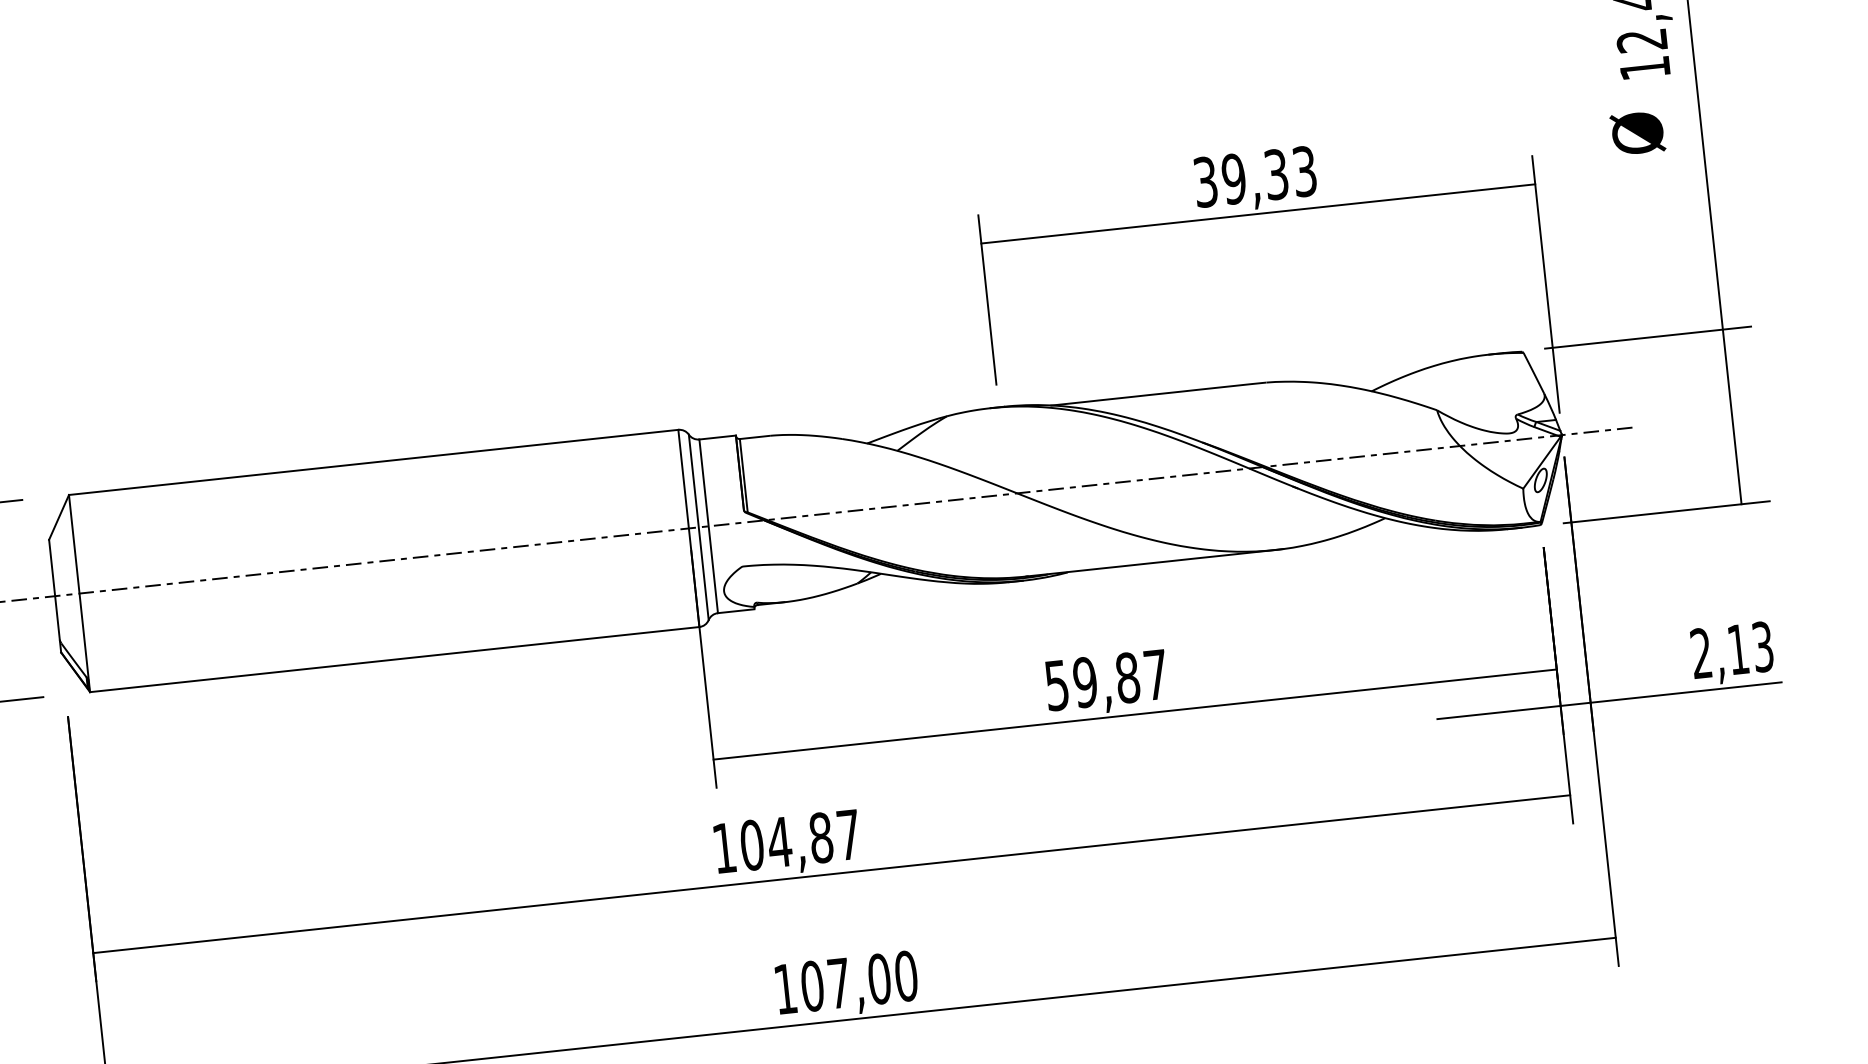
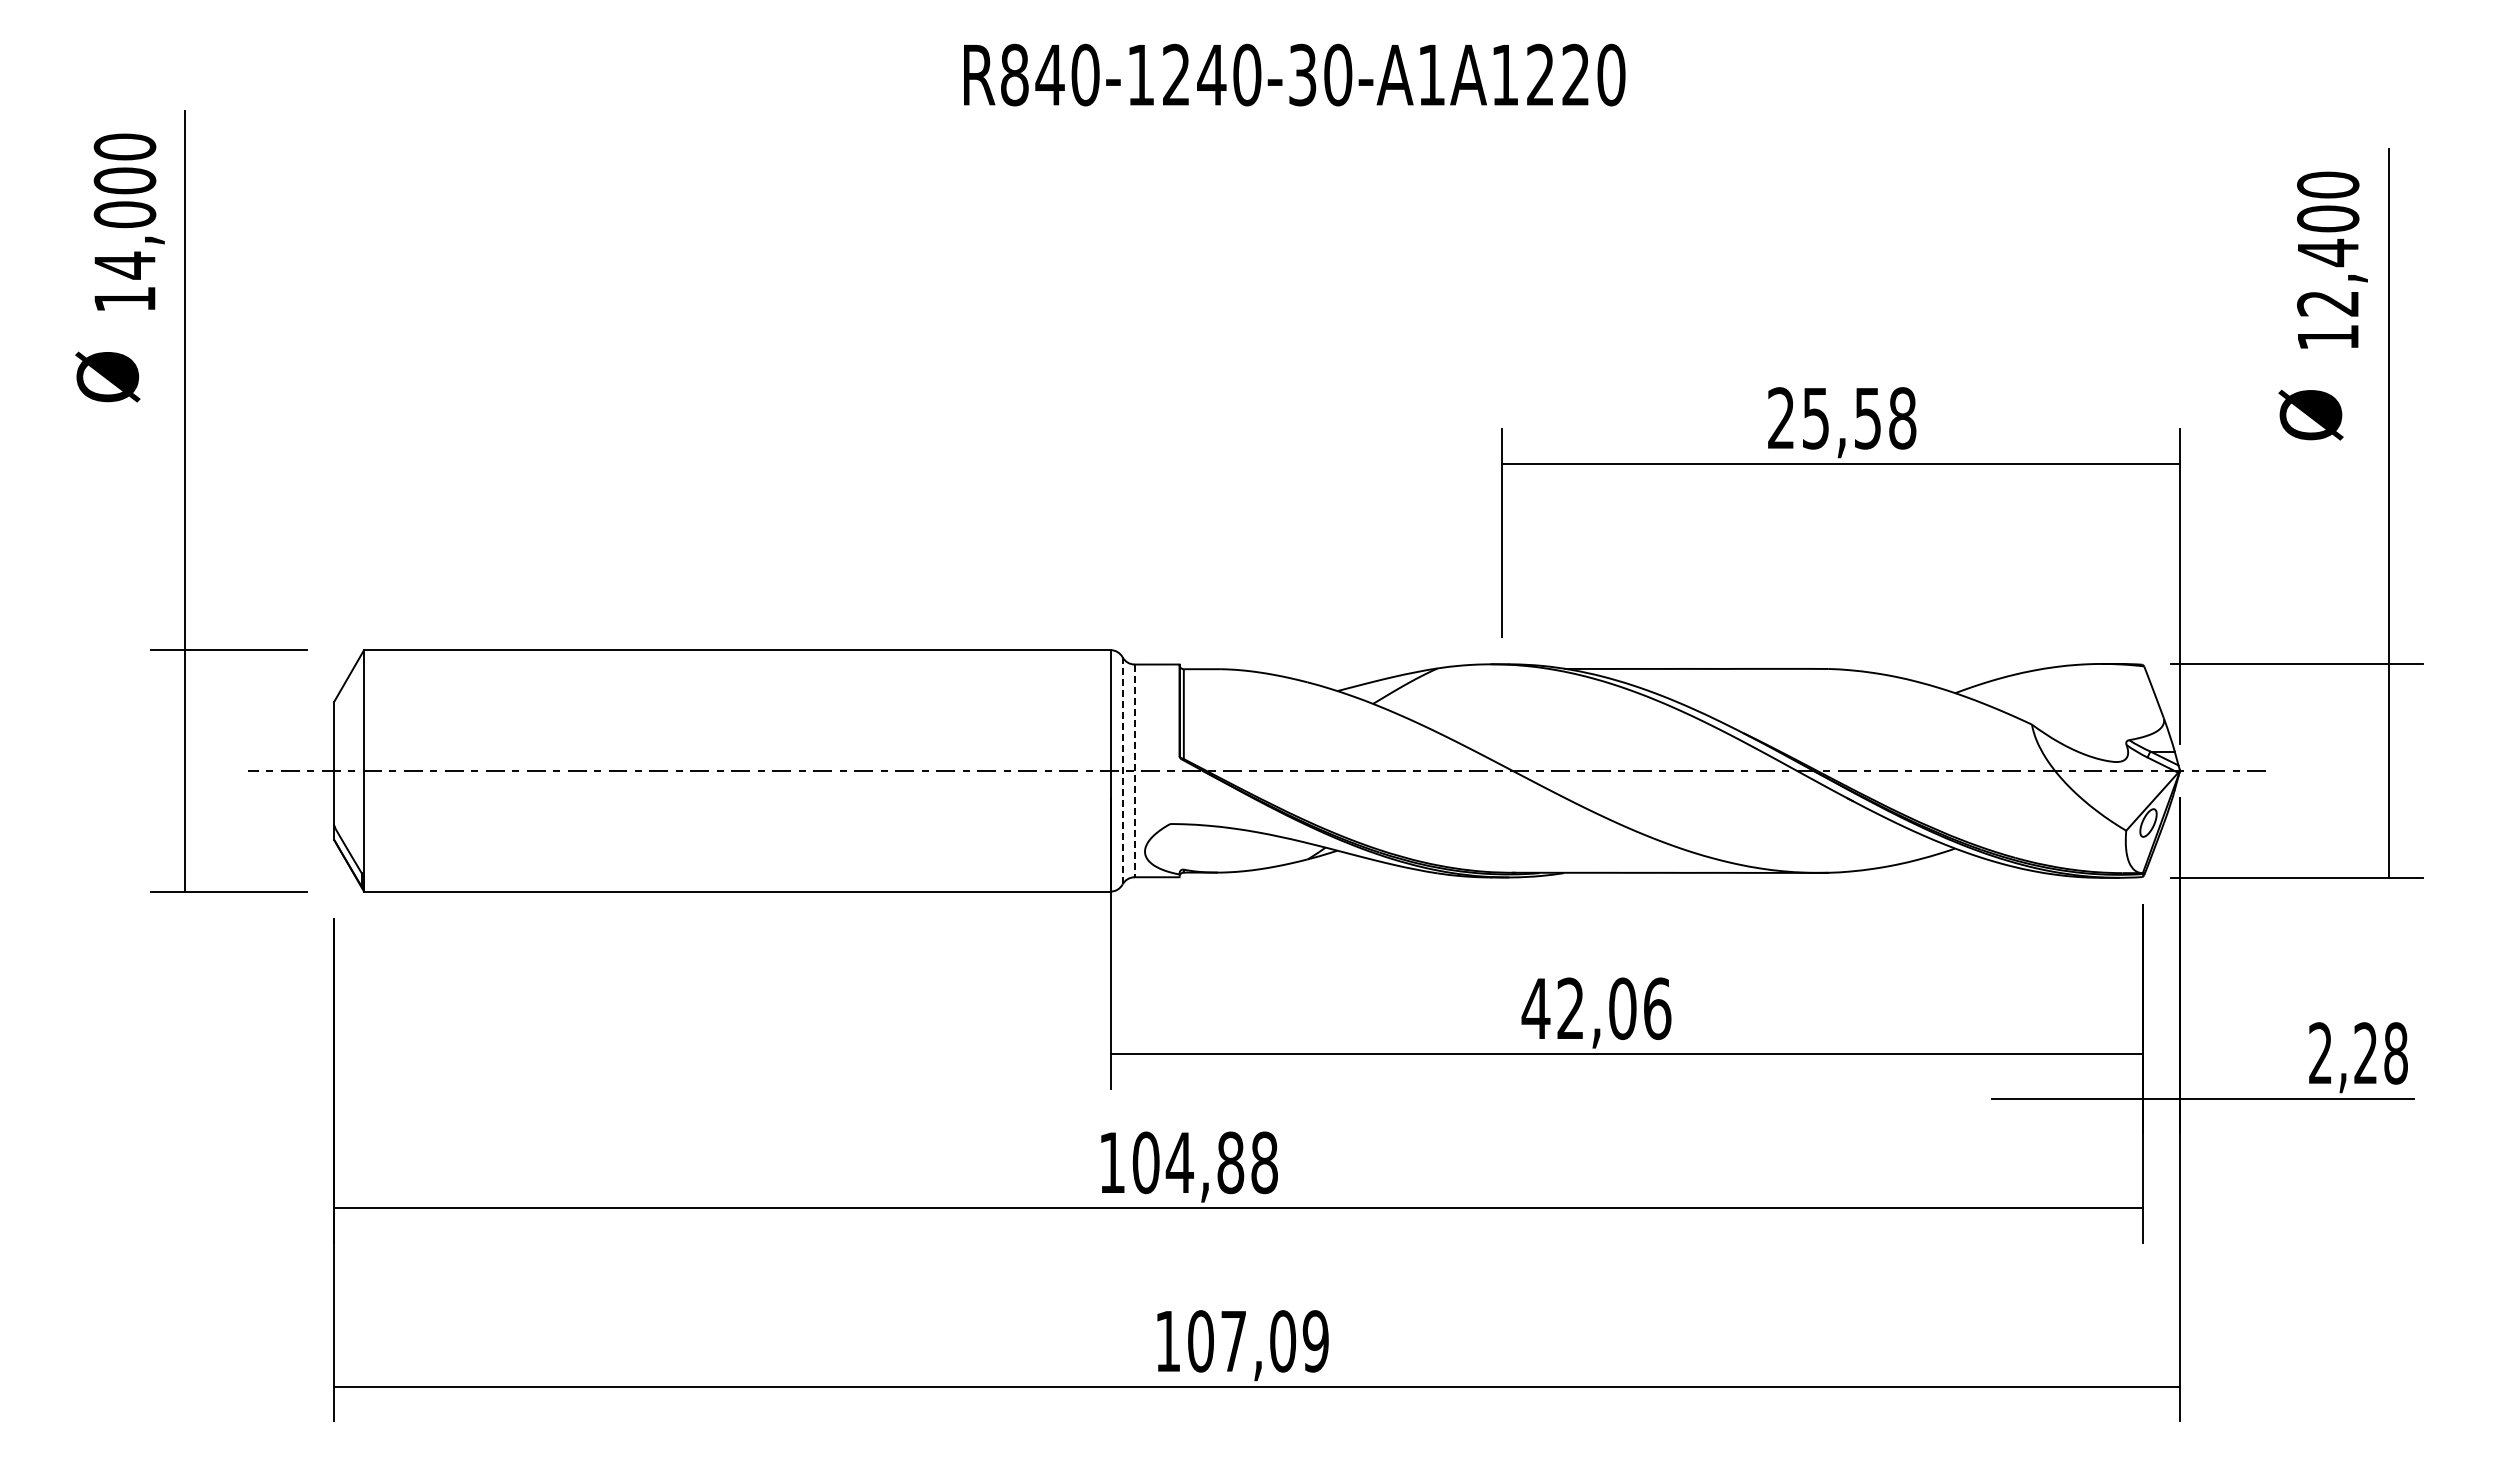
text: (1255, 176) -> (1842, 418), 39,33 -> 25,58
line: (708, 526) -> (1134, 771), solid -> dashed
line: (698, 527) -> (1122, 770), solid -> dashed
text: (1750, 648) -> (2380, 1053), 2,13 -> 2,28
text: (1106, 680) -> (1596, 1008), 59,87 -> 42,06
text: (848, 834) -> (1264, 1162), 104,87 -> 104,88
text: (906, 976) -> (1315, 1341), 107,00 -> 107,09

